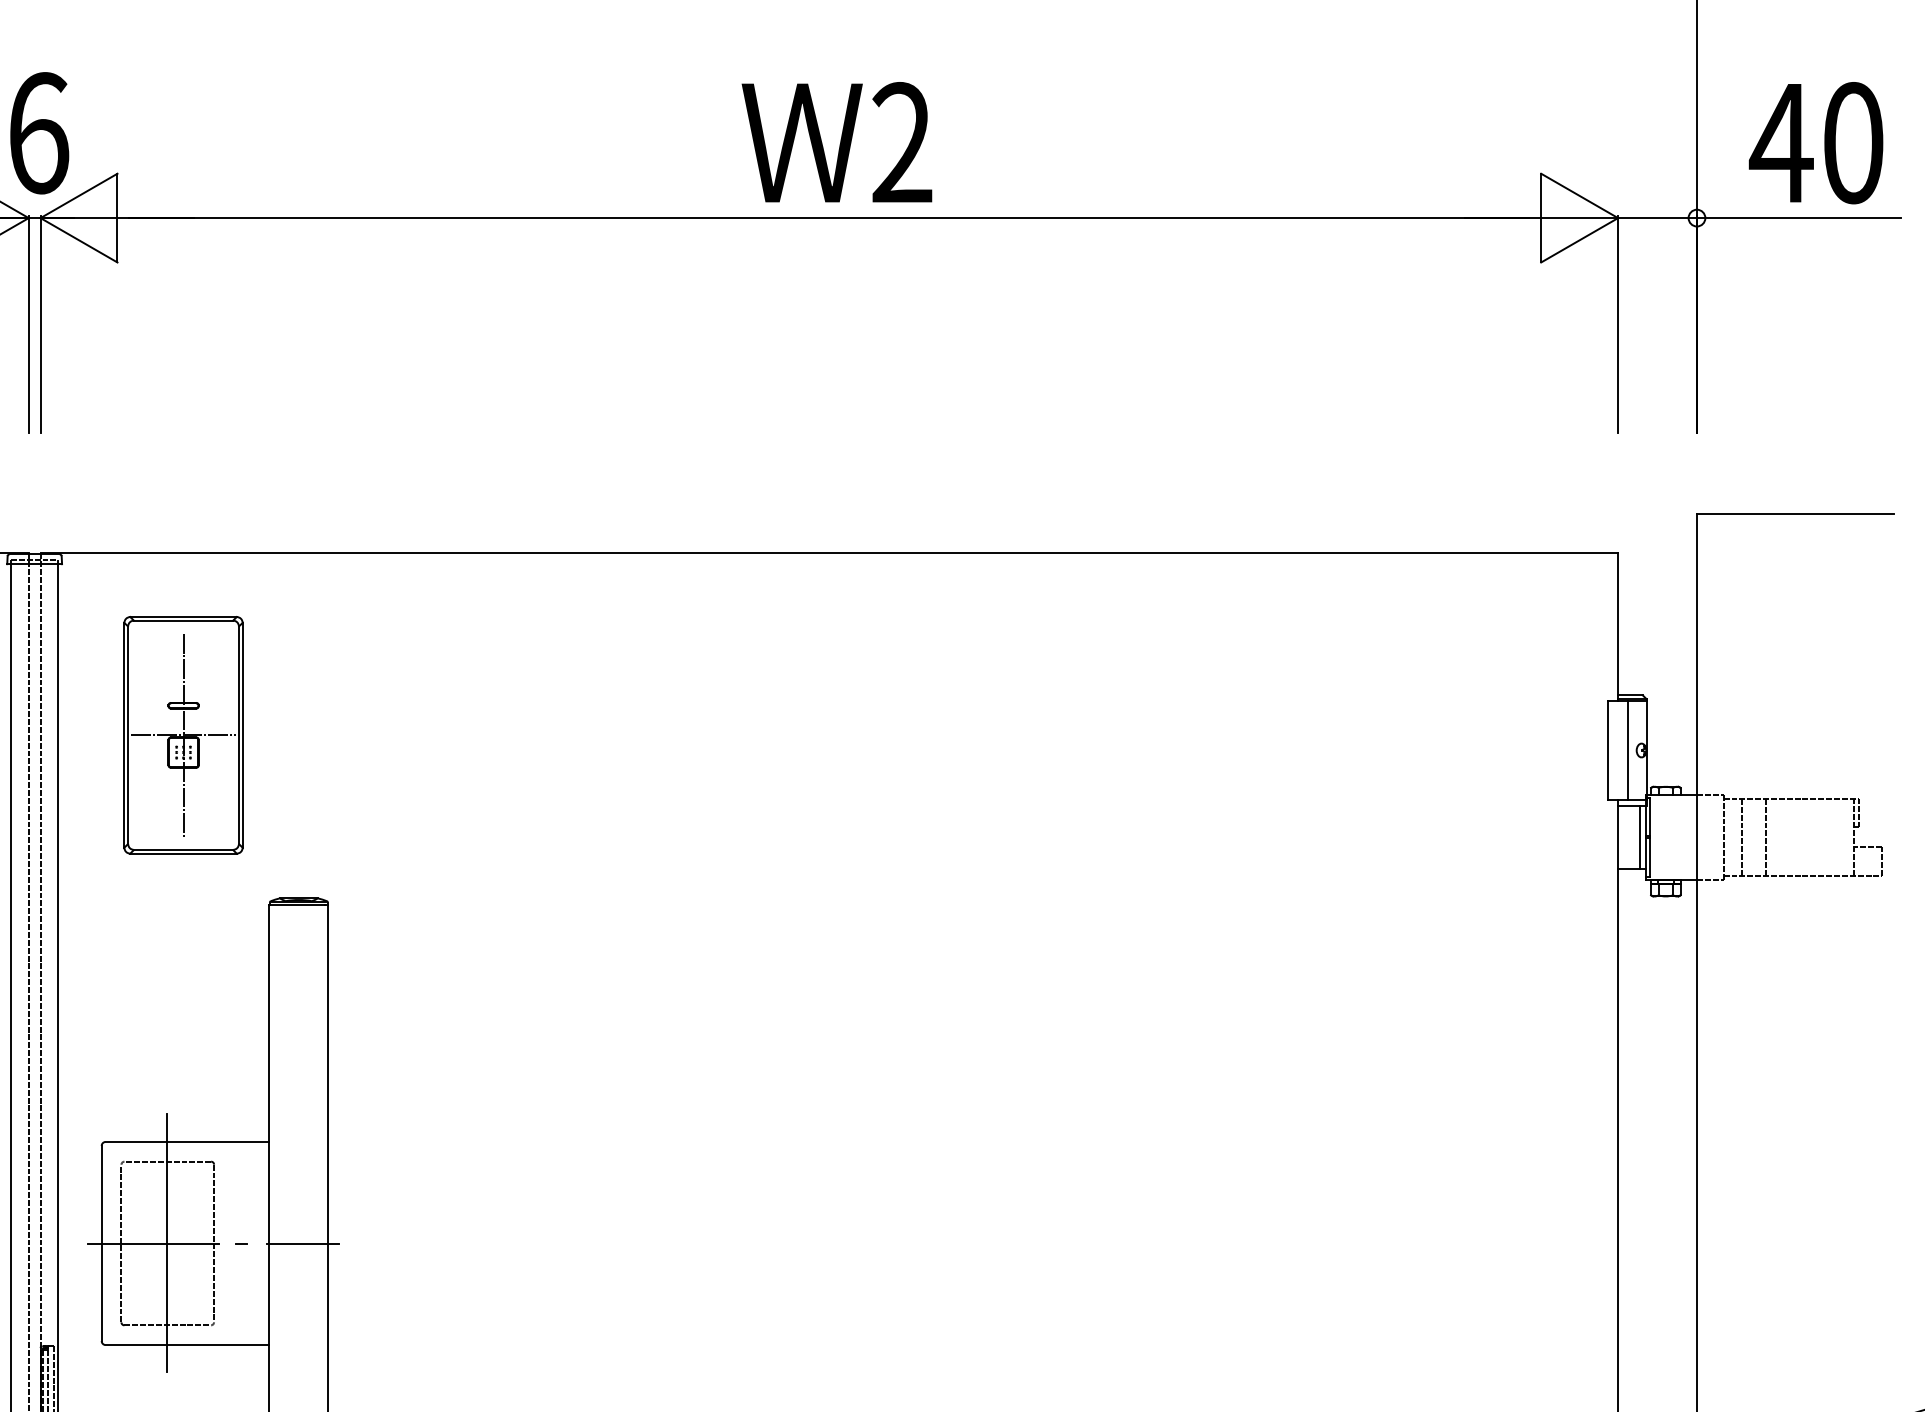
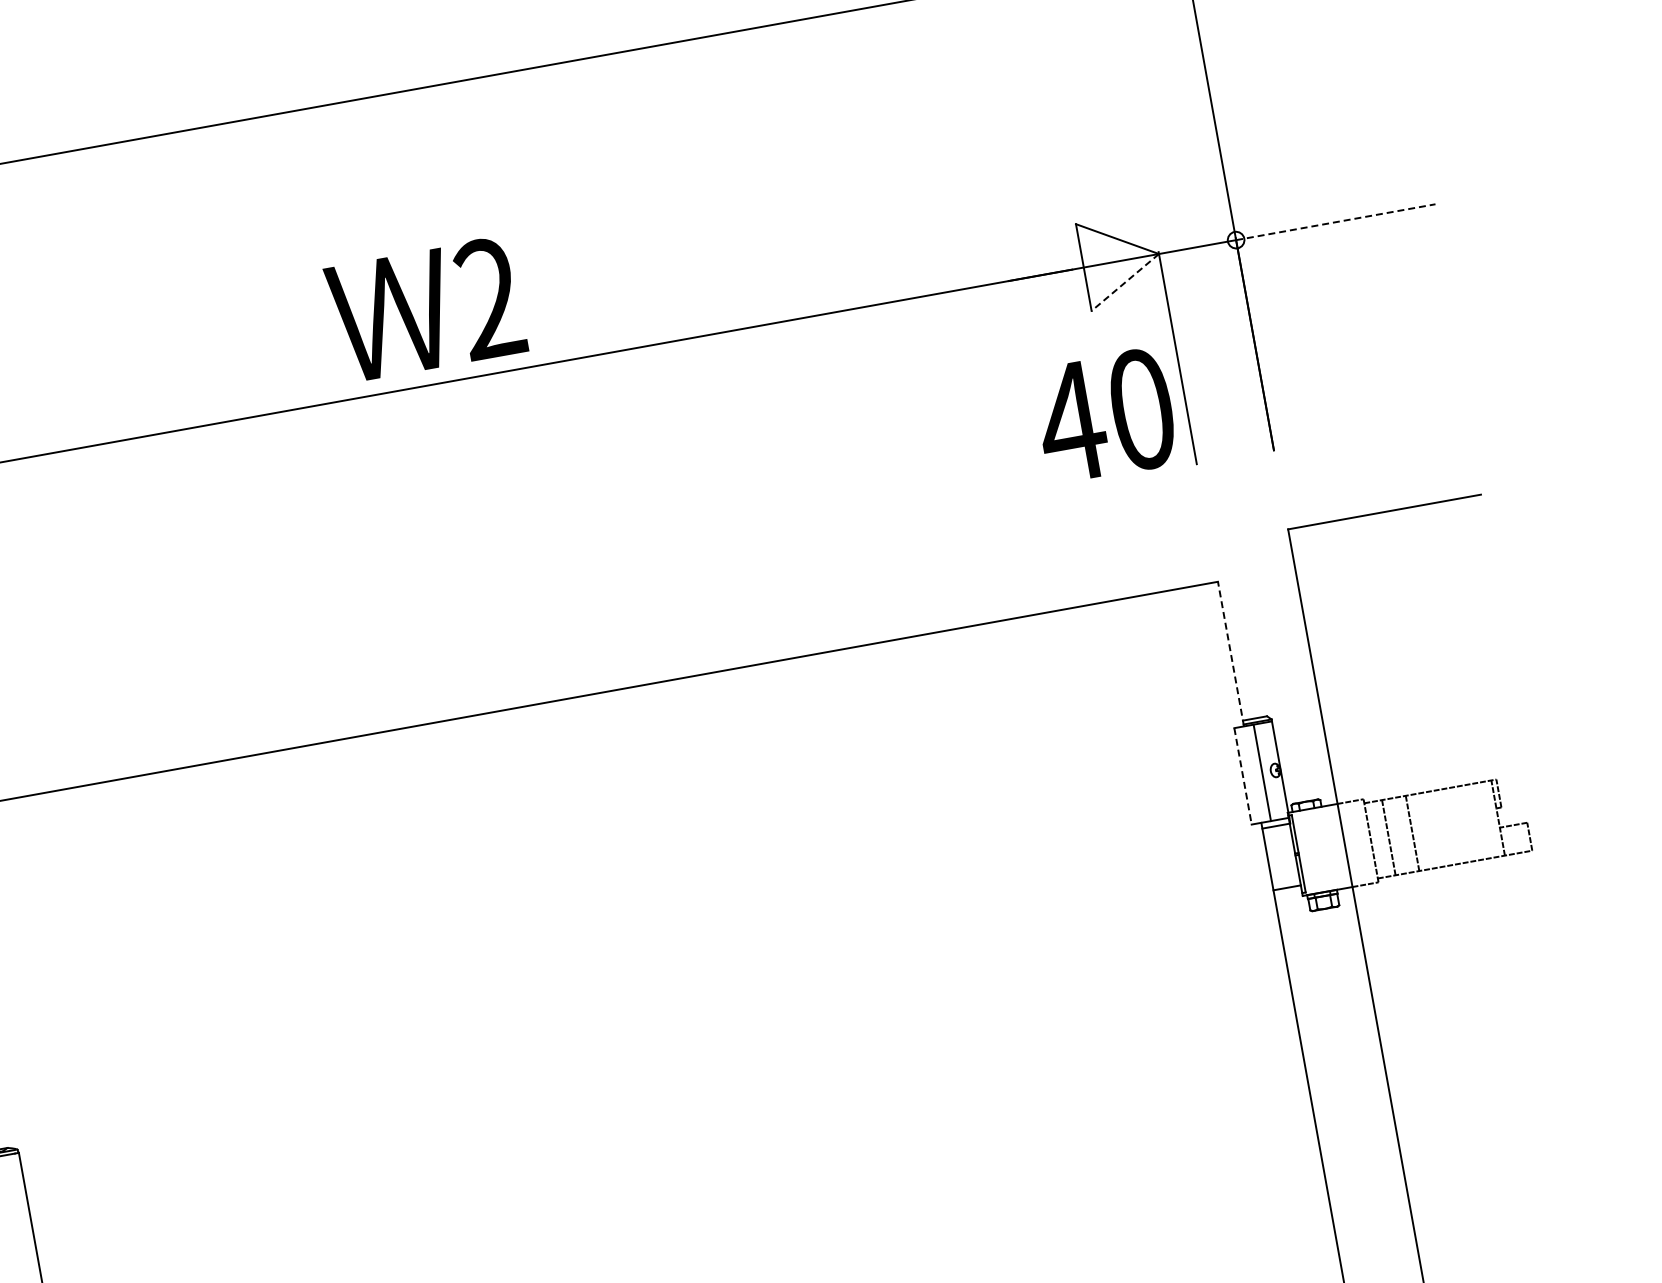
text: (836, 142) -> (425, 309), moved
text: (1815, 143) -> (1104, 416), moved
line: (1798, 218) -> (1335, 222), solid -> dashed
line: (1579, 240) -> (1125, 282), solid -> dashed
line: (1618, 627) -> (1231, 654), solid -> dashed
line: (1608, 751) -> (1243, 777), solid -> dashed
line: (1639, 836) -> (1288, 854), removed

